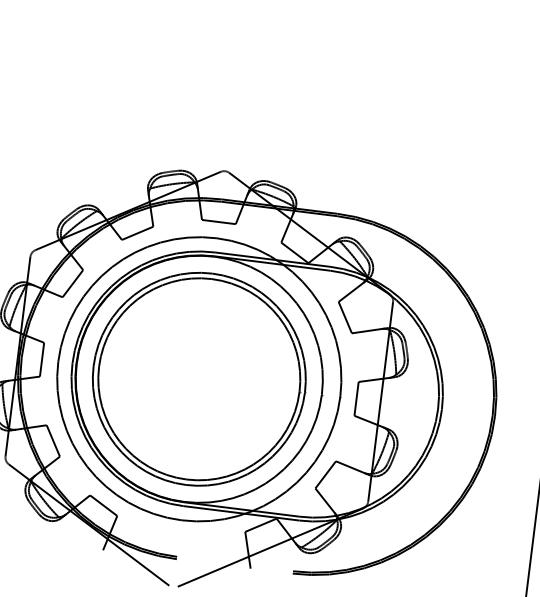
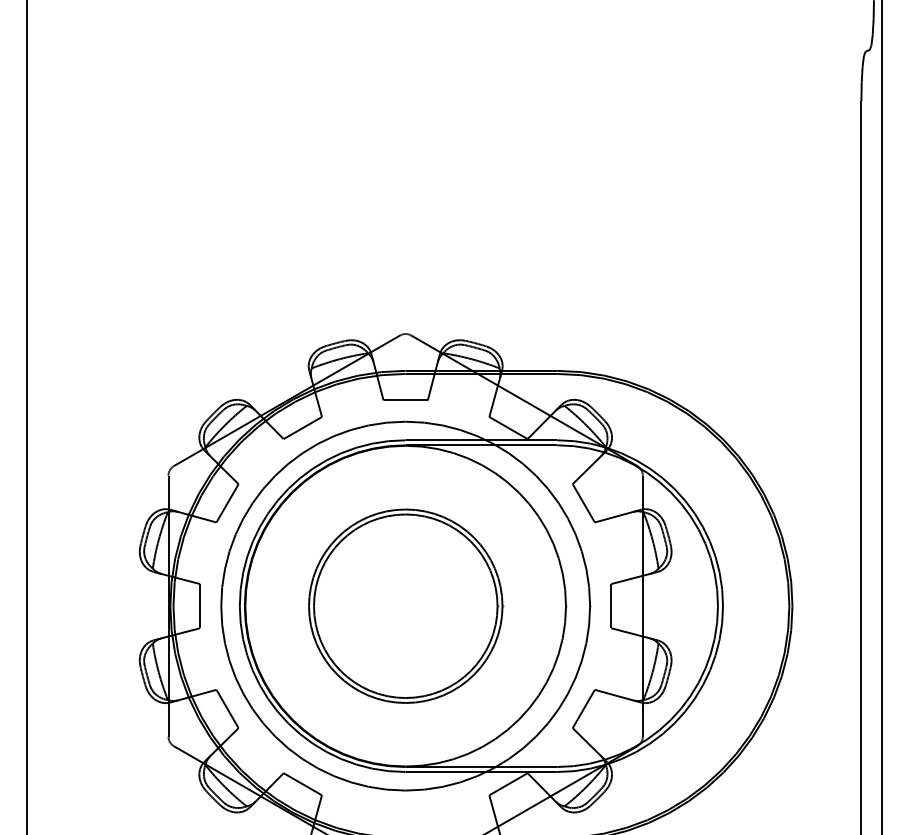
part: (199, 379) -> (405, 606), size x0.7

